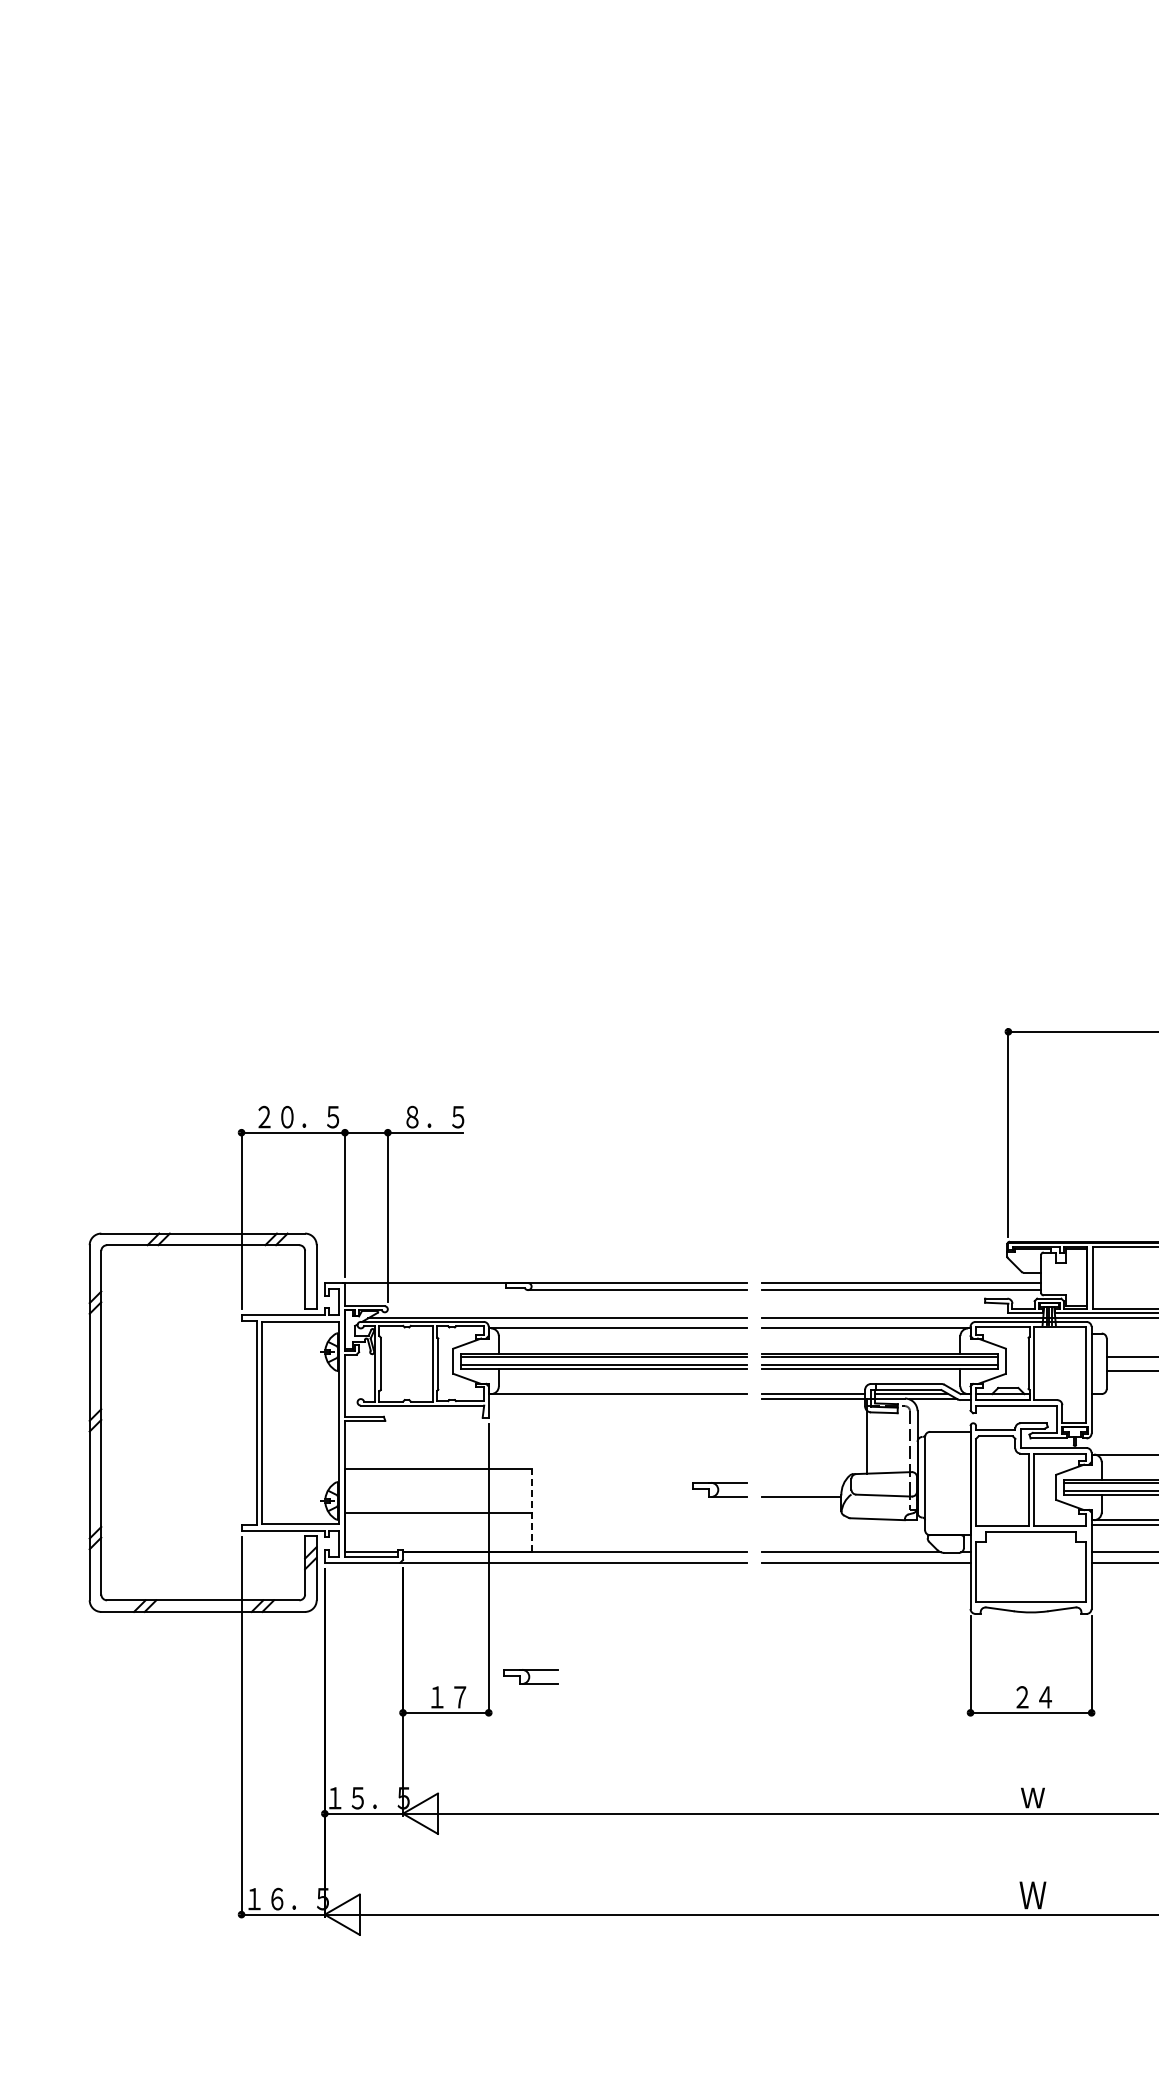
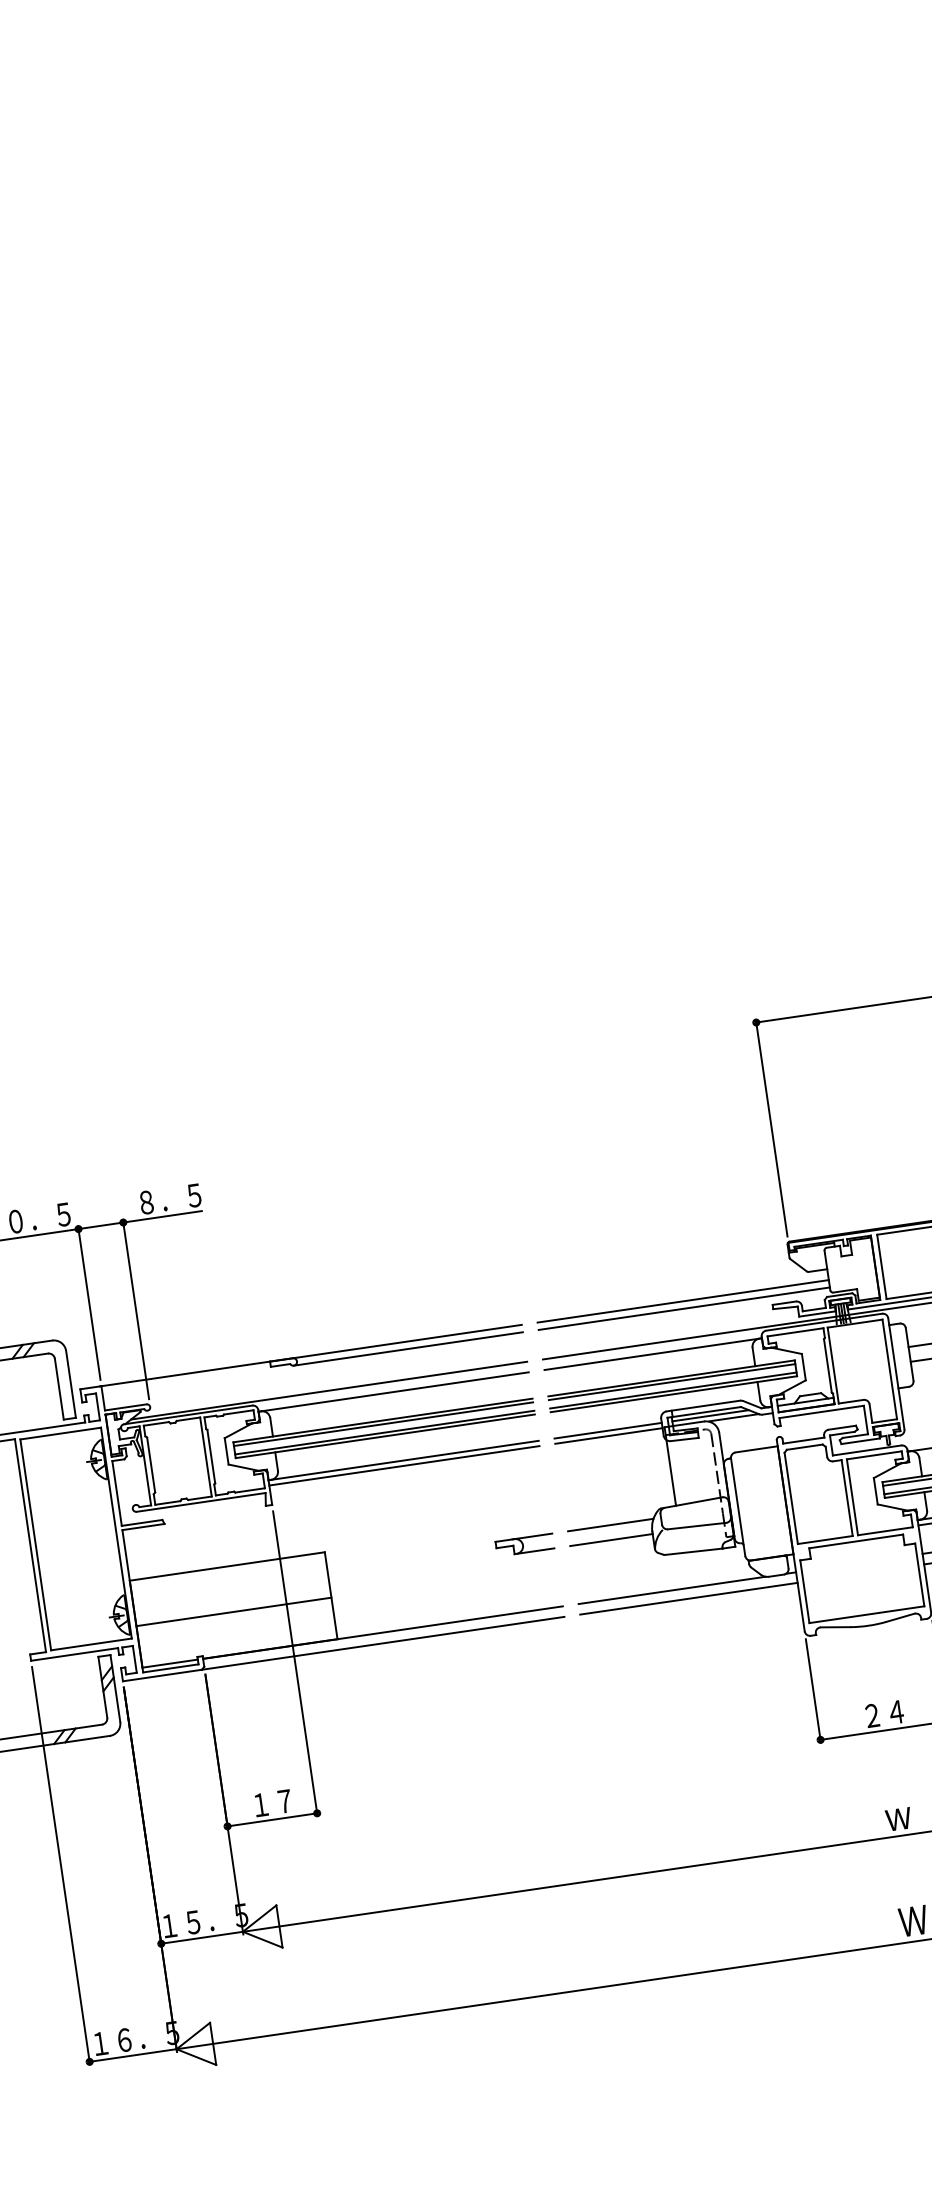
line: (617, 1399) -> (403, 1466), added
line: (803, 1482) -> (610, 1524), added
line: (531, 1510) -> (330, 1595), dashed -> solid
part: (530, 1676) -> (355, 1768), removed

